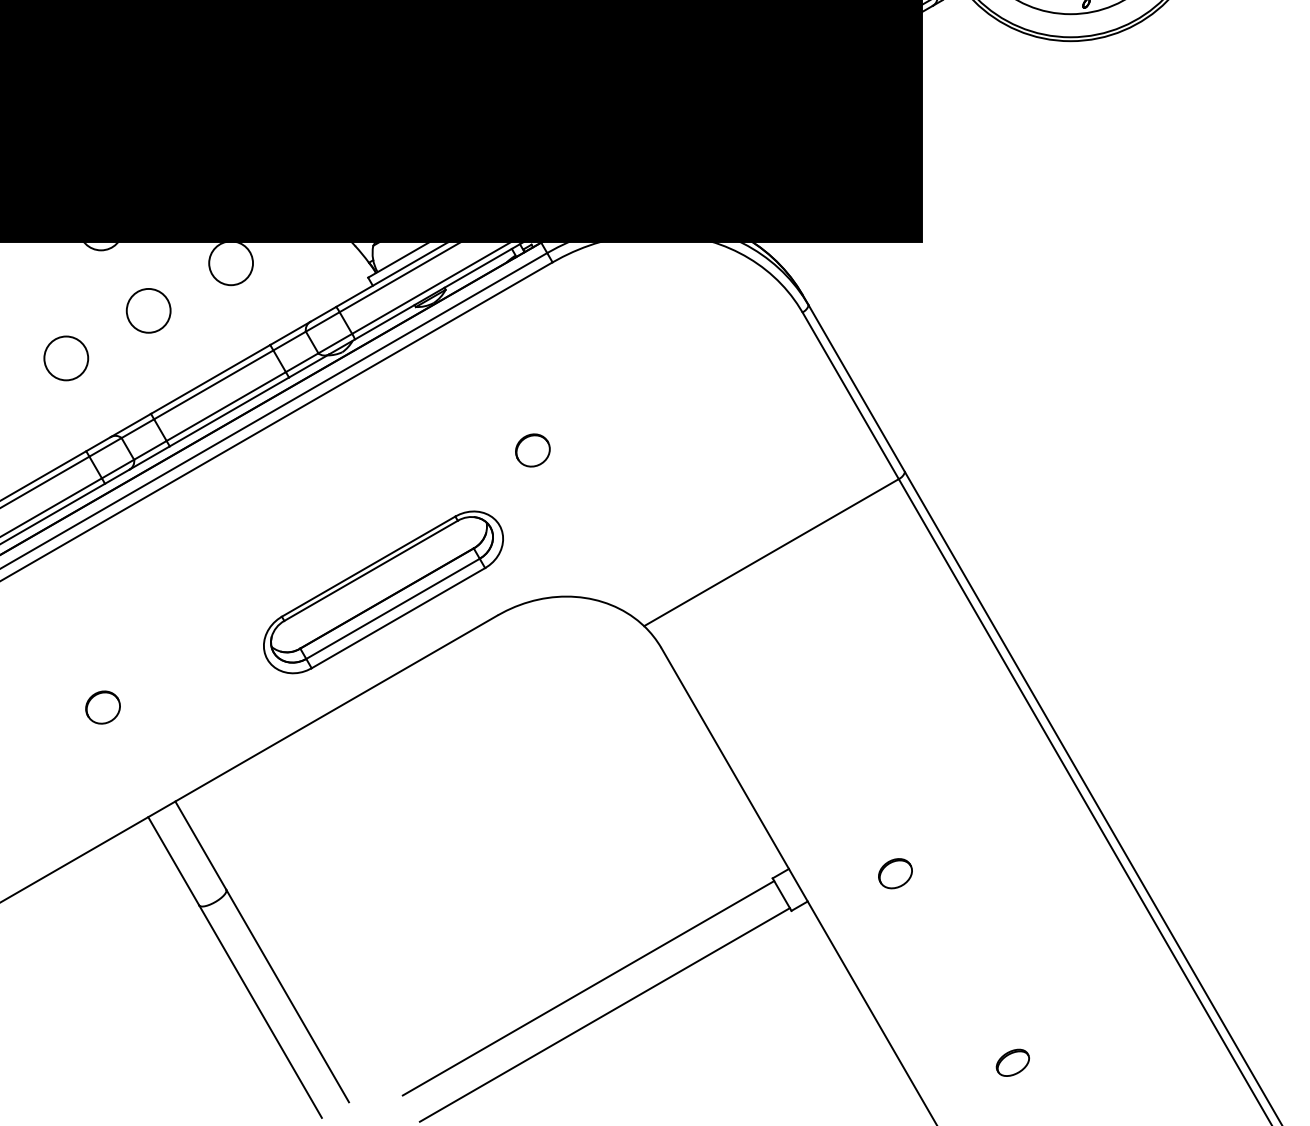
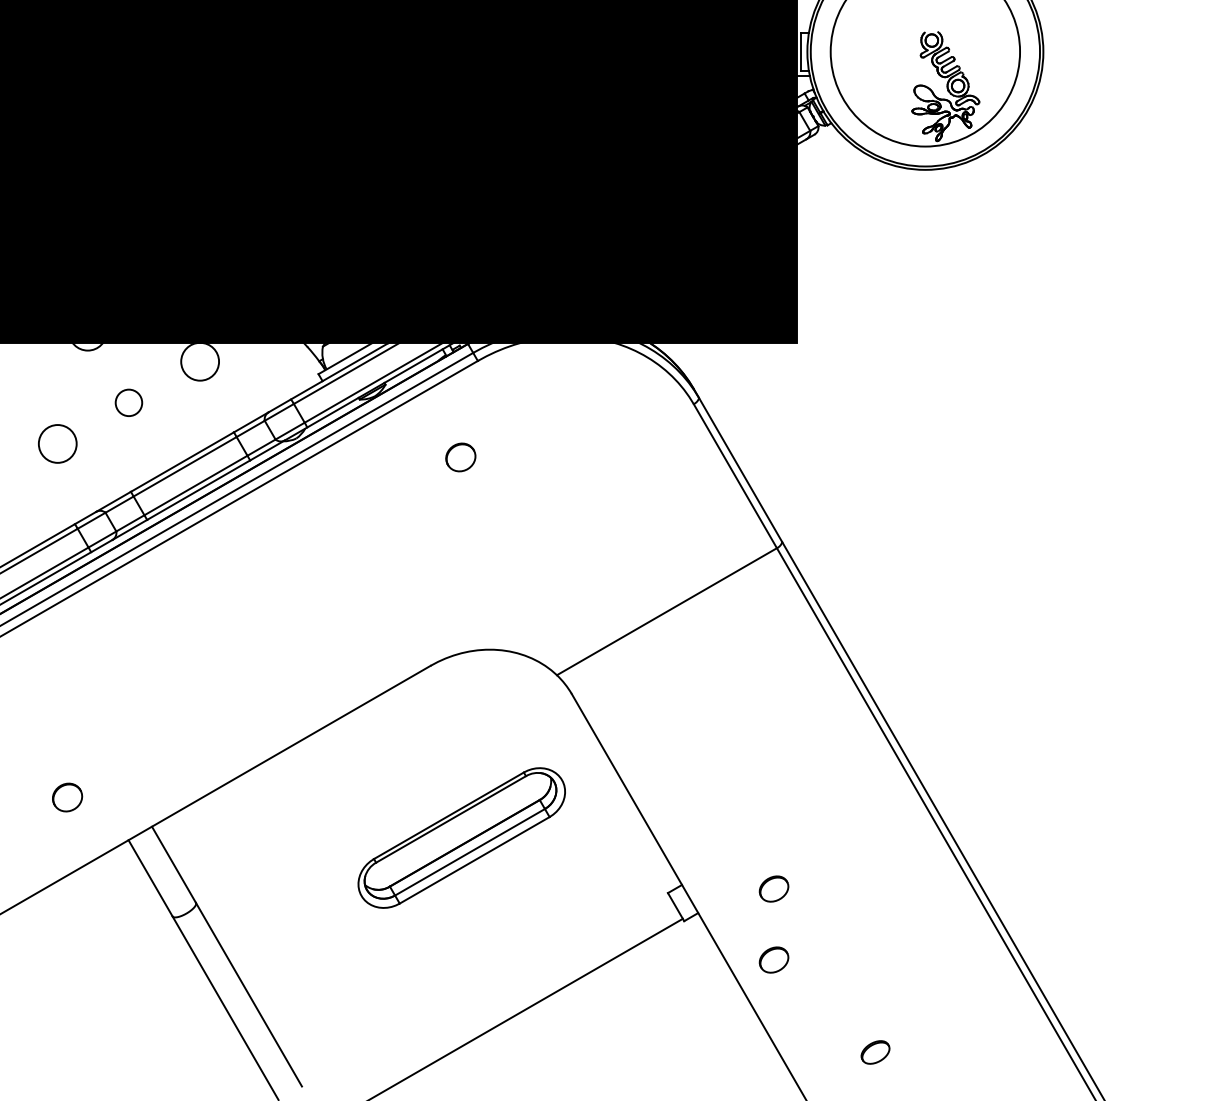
circle: (148, 310) -> (128, 402), size x0.7
part: (532, 450) -> (460, 457), moved
part: (383, 591) -> (461, 837), moved
part: (103, 707) -> (67, 797), moved
part: (894, 955) -> (773, 959), added
line: (588, 987) -> (508, 987), removed

